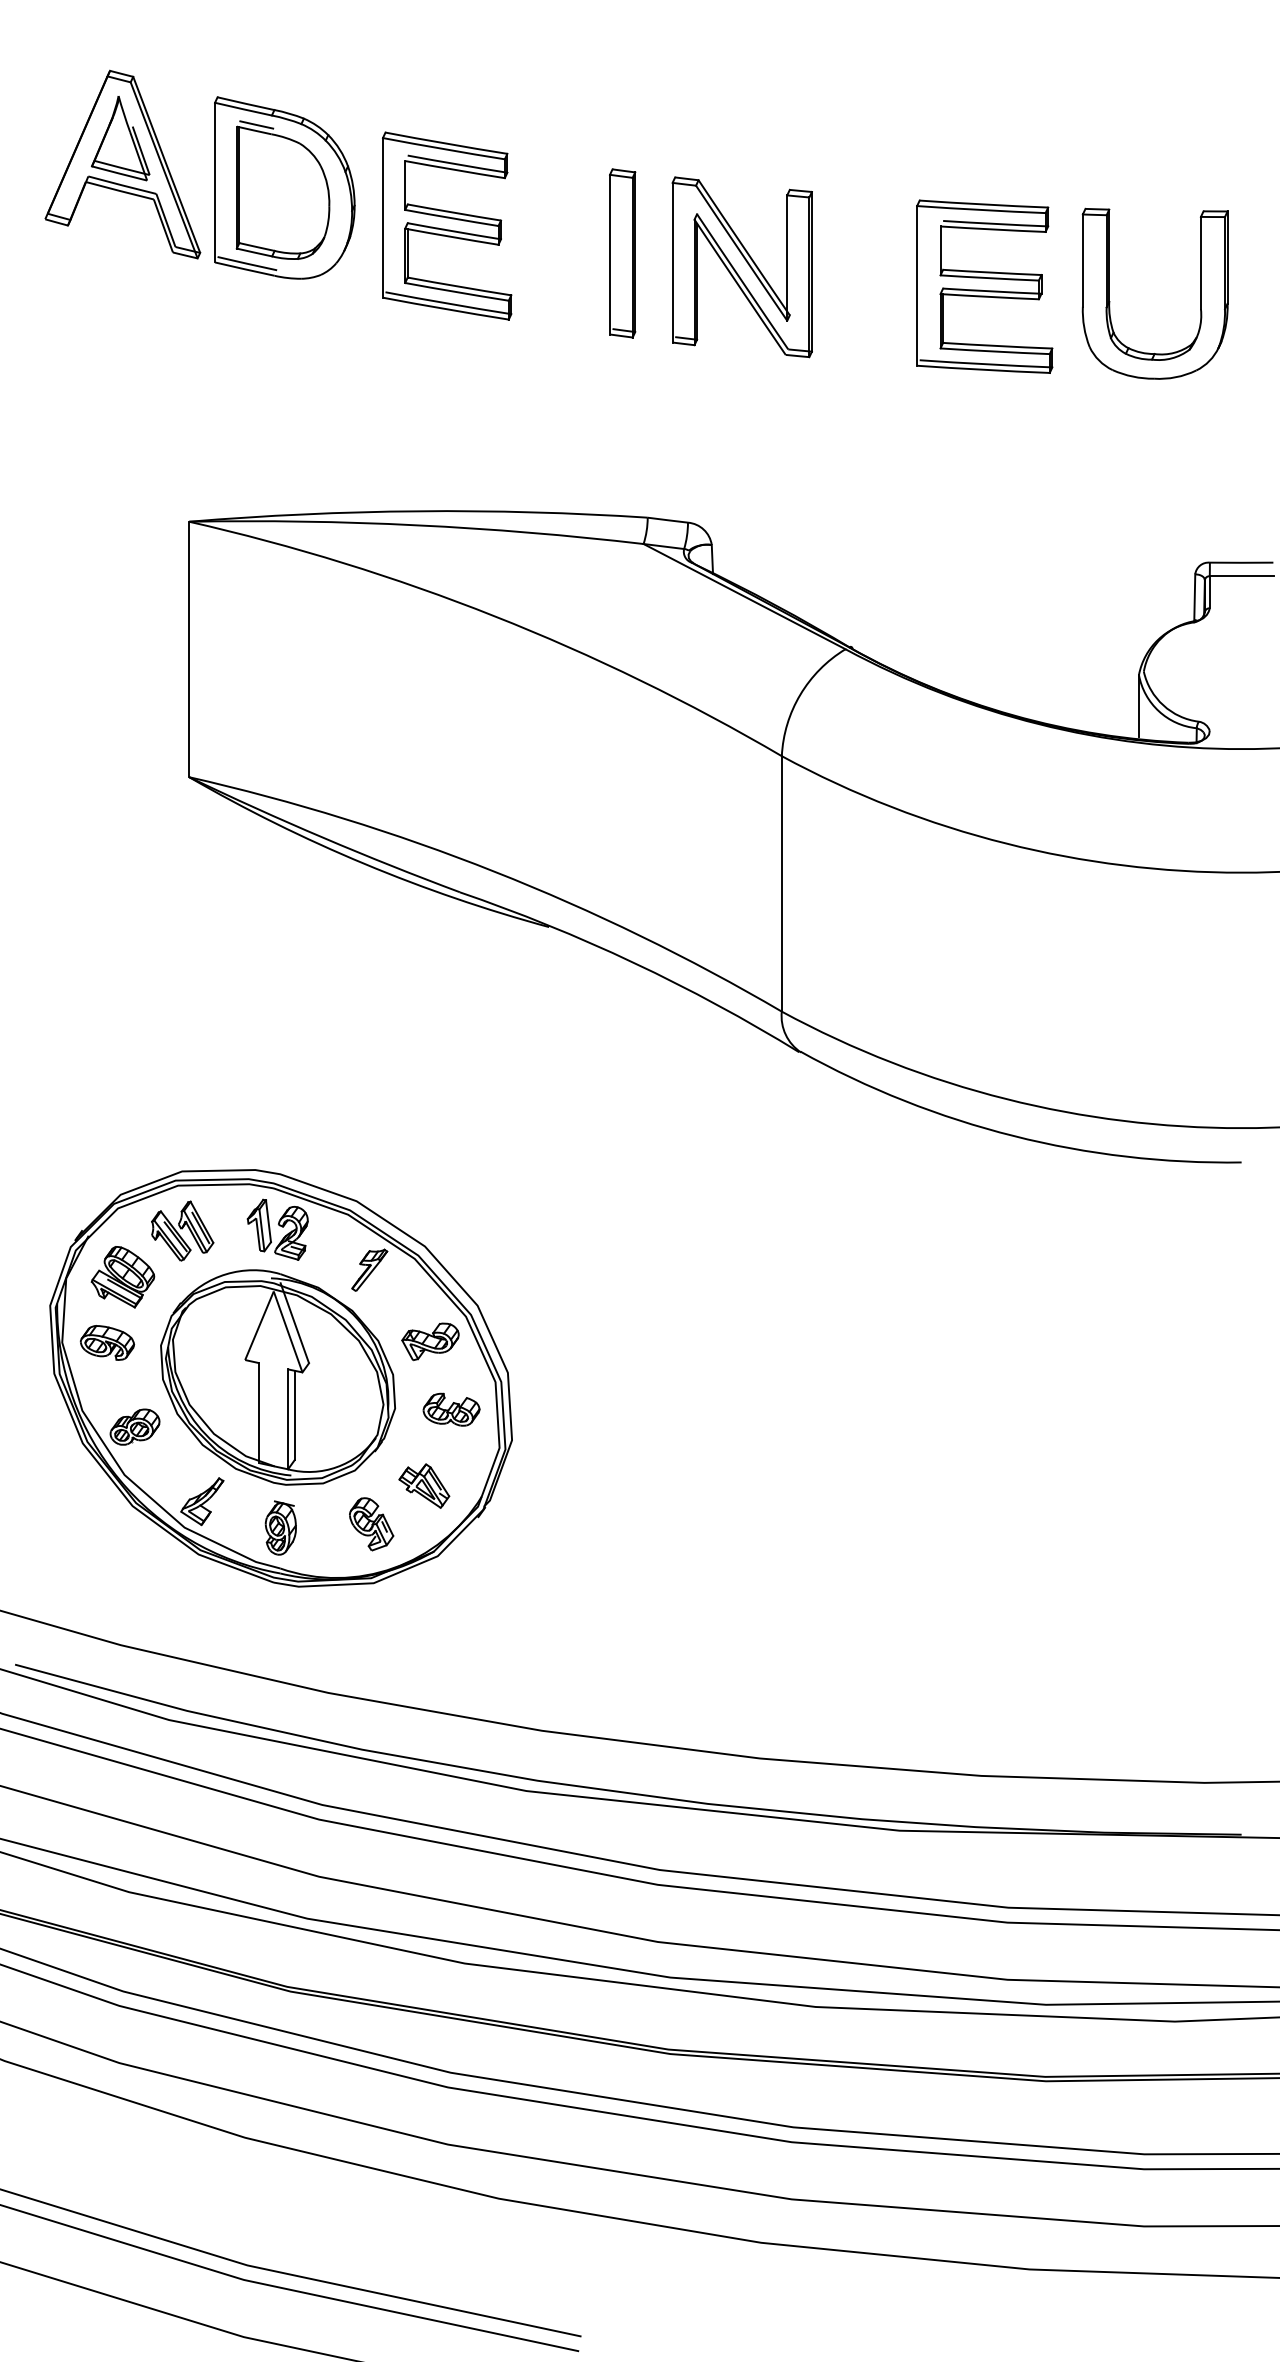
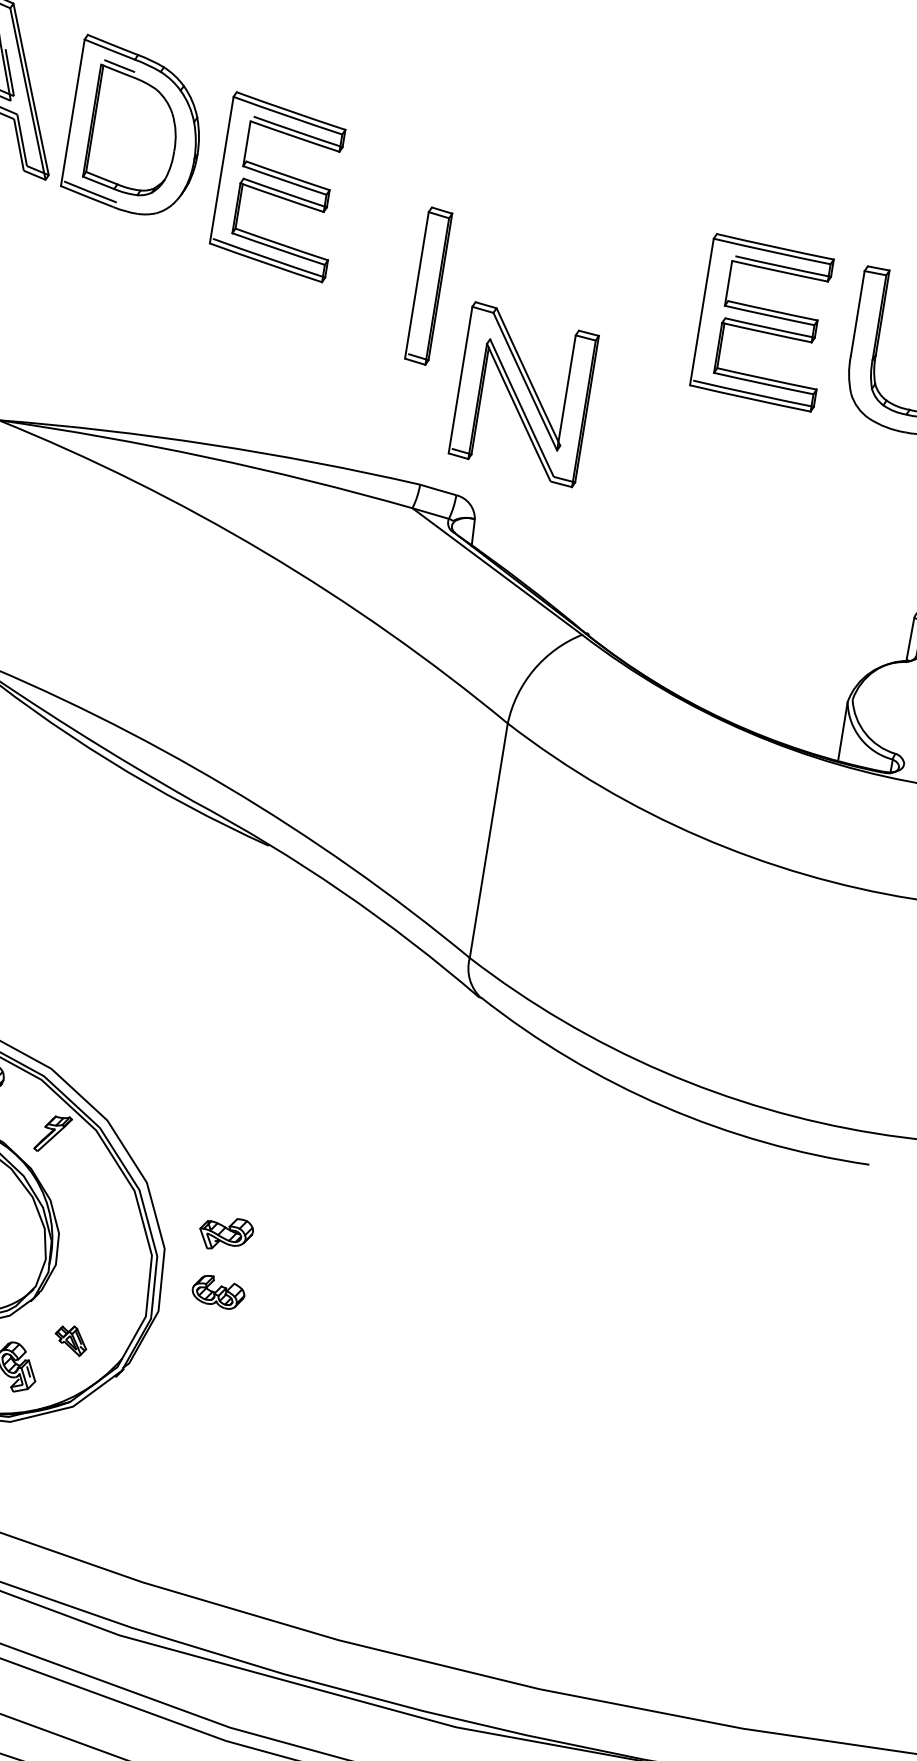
part: (622, 253) -> (428, 286), moved
part: (741, 267) -> (523, 394), moved
part: (430, 1341) -> (226, 1233), moved
part: (451, 1409) -> (218, 1292), moved
part: (424, 1485) -> (71, 1339), size x0.7

